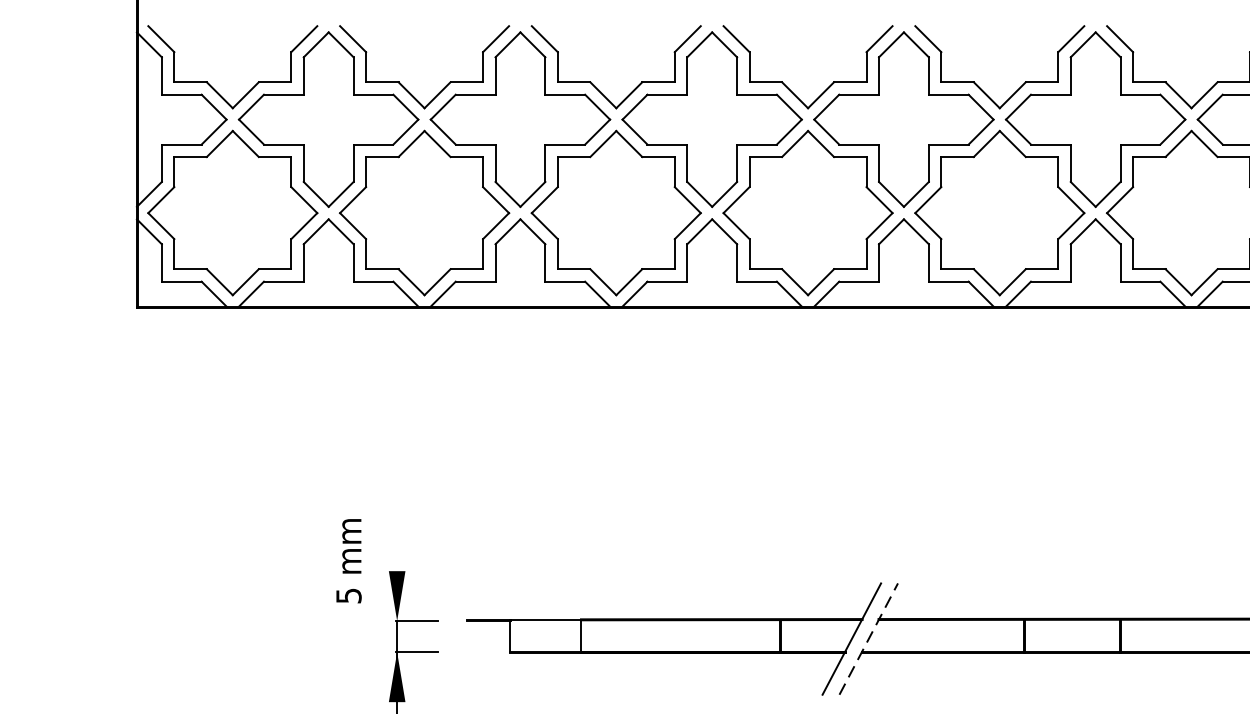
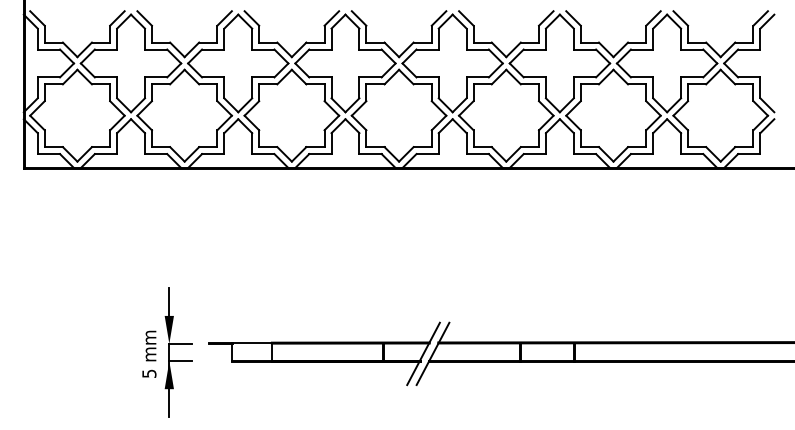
line: (397, 545) -> (169, 301), added
text: (349, 559) -> (149, 353), moved
line: (869, 638) -> (433, 353), dashed -> solid

